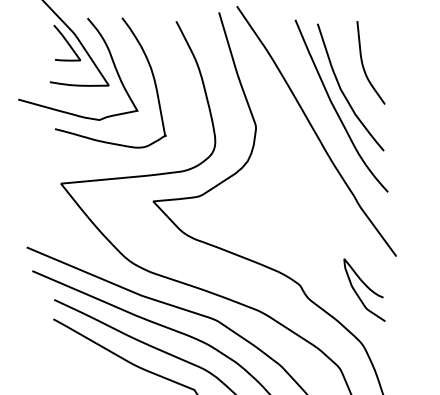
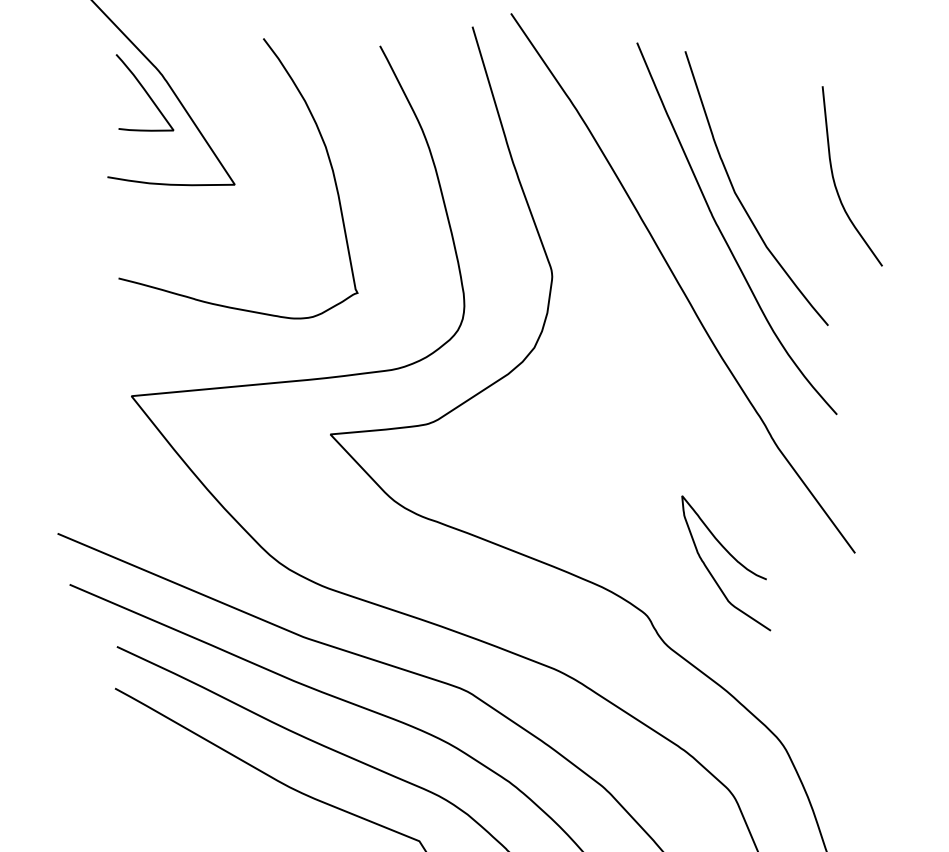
curve: (110, 57) -> (238, 123), removed
curve: (363, 63) -> (835, 177), moved
curve: (366, 287) -> (730, 557), moved

